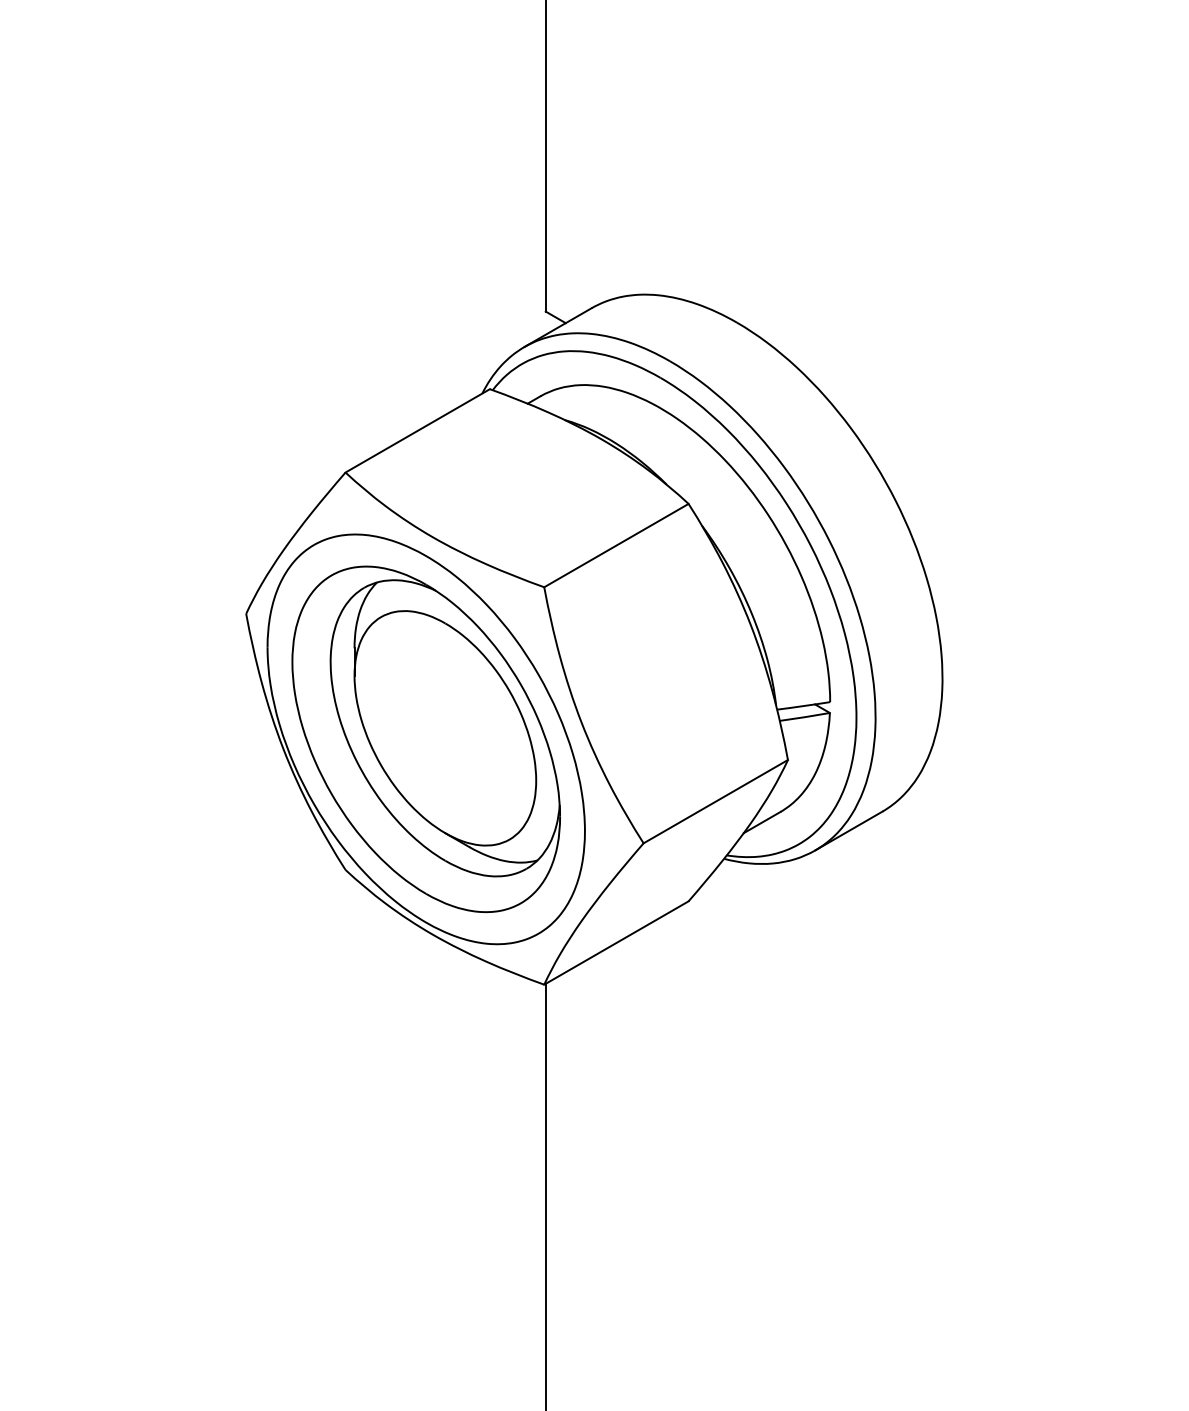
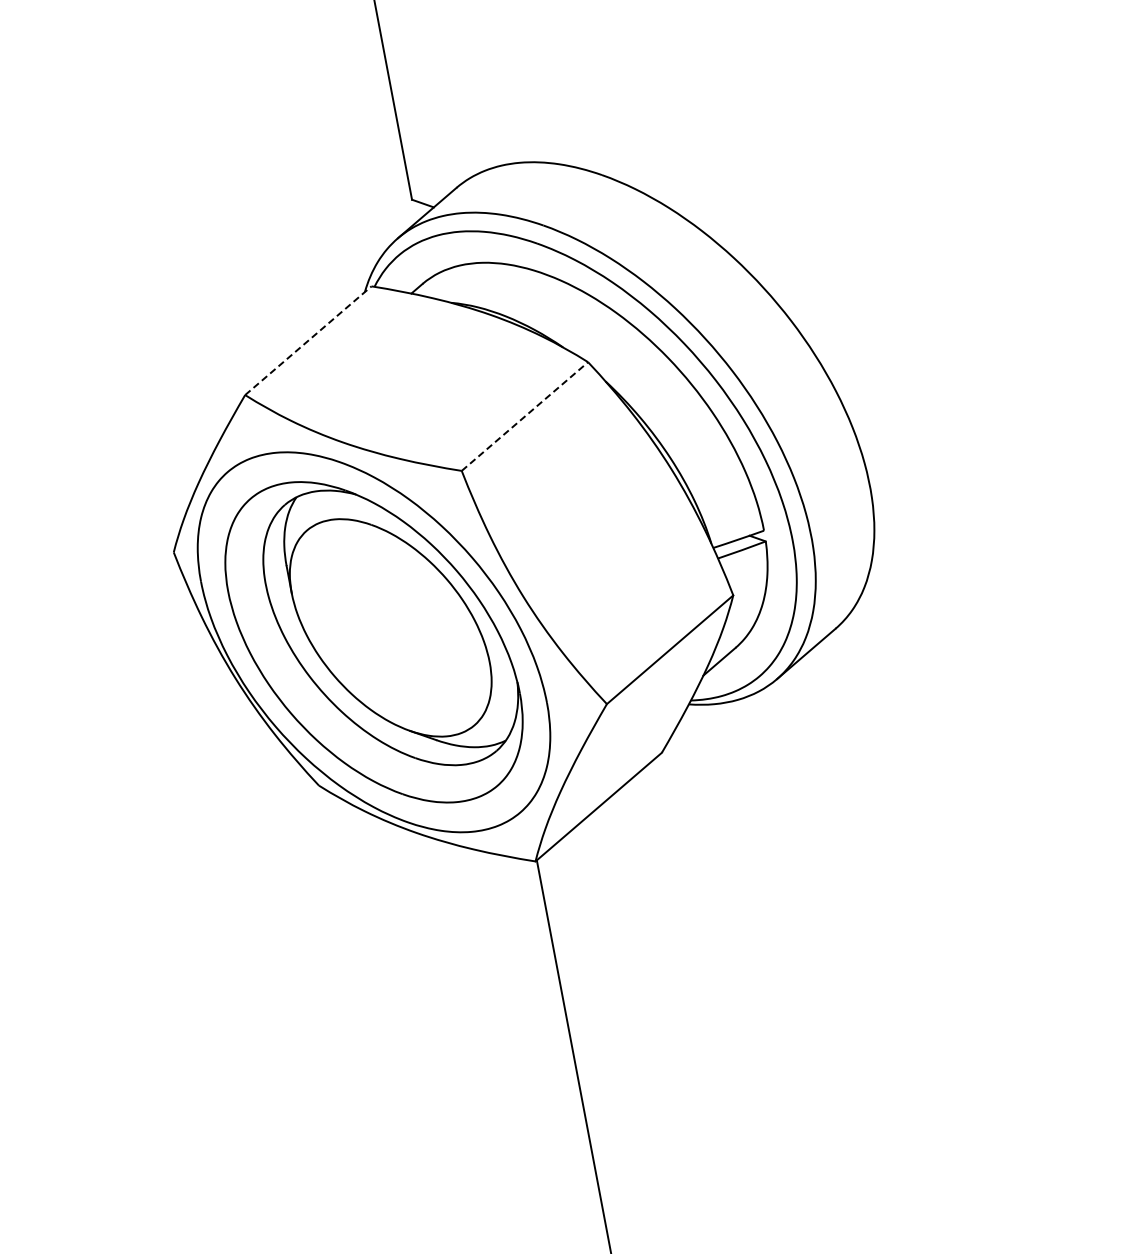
line: (418, 430) -> (309, 340), solid -> dashed
line: (616, 545) -> (524, 416), solid -> dashed

